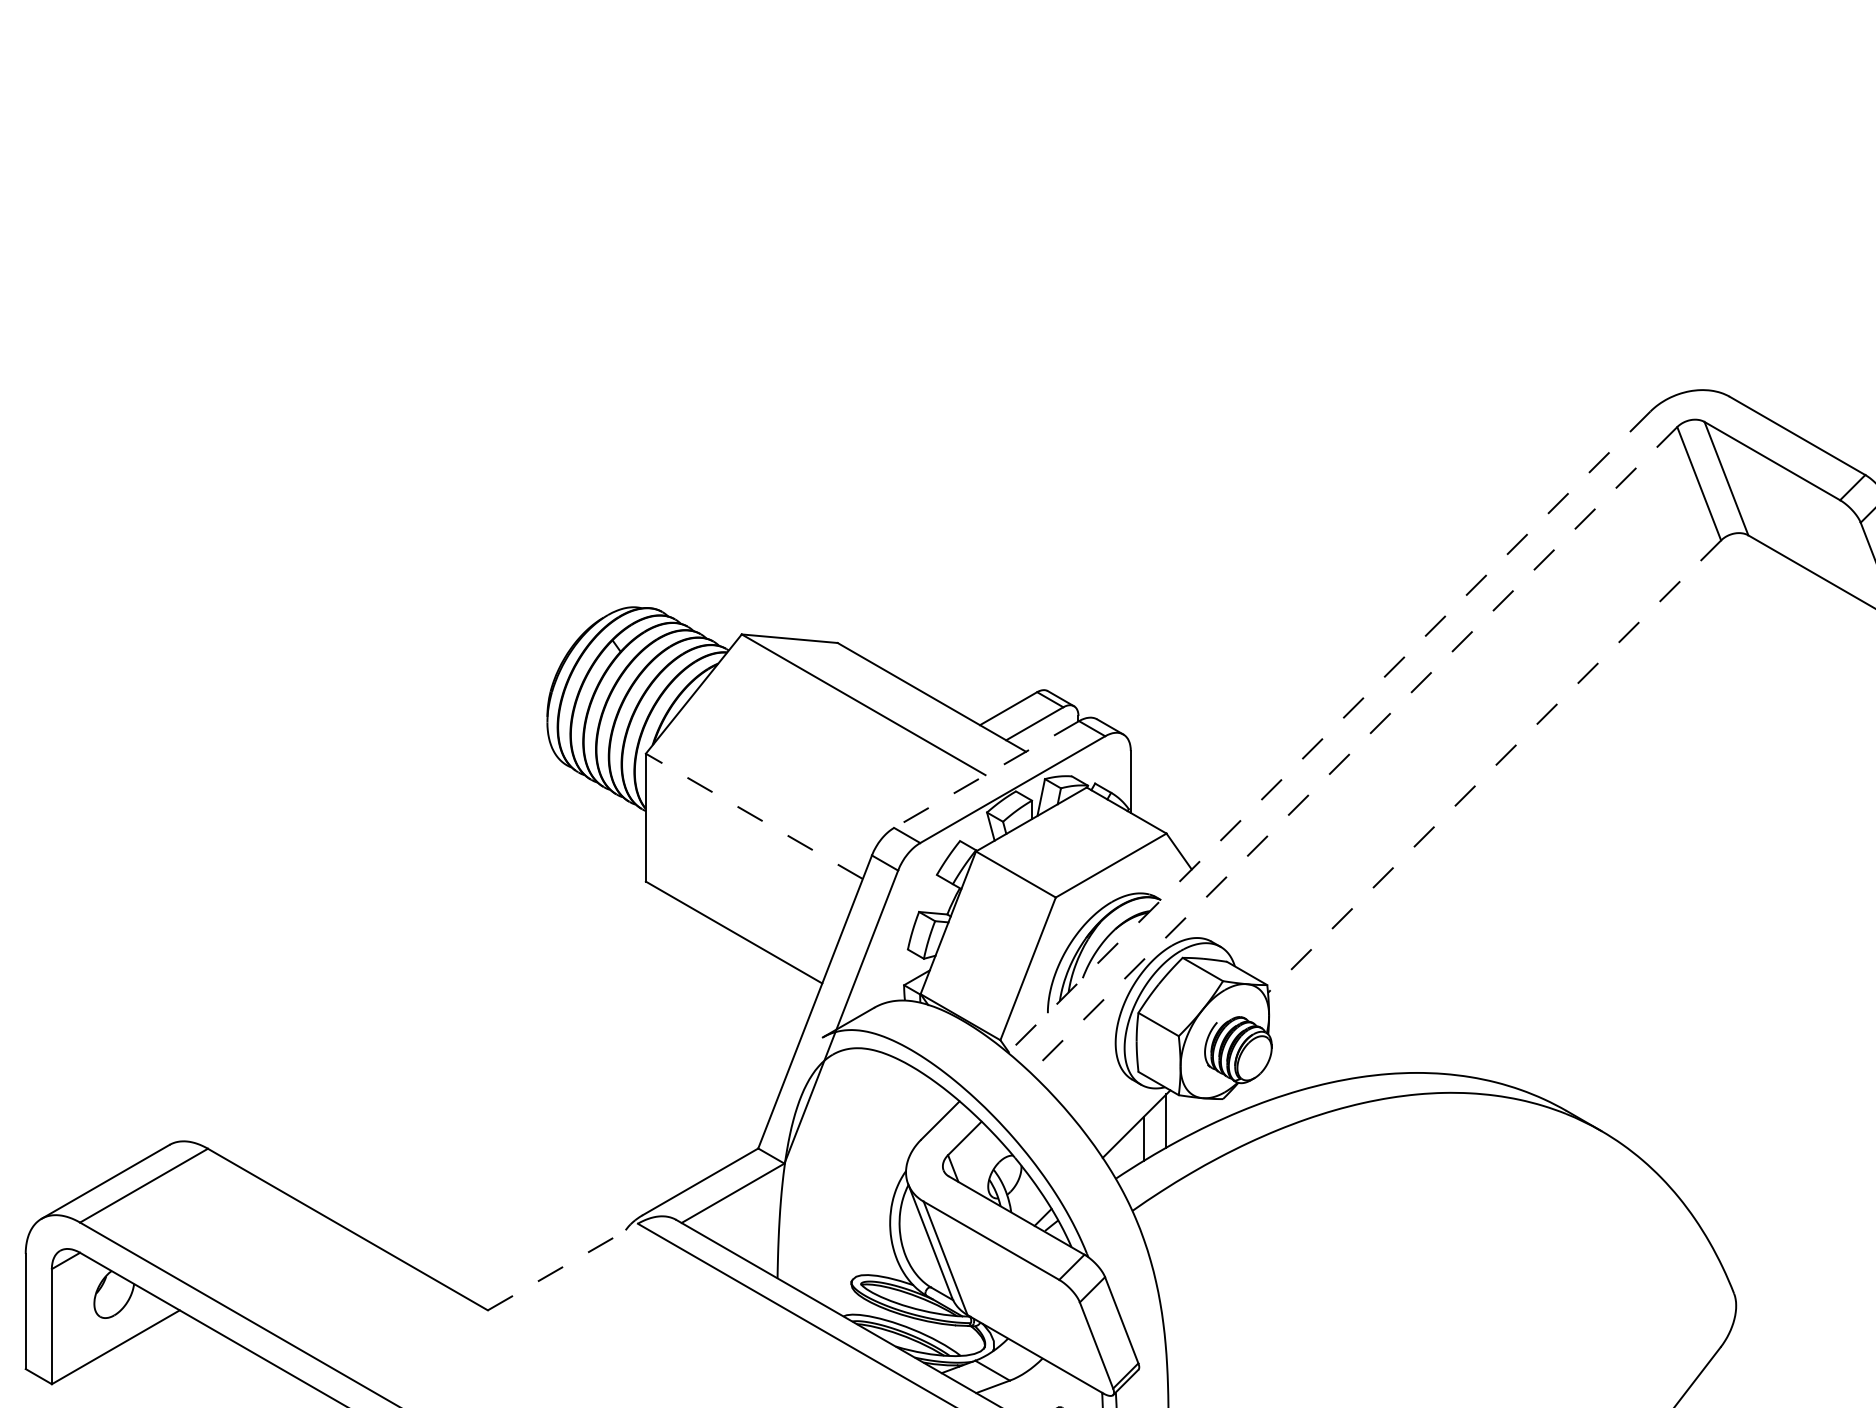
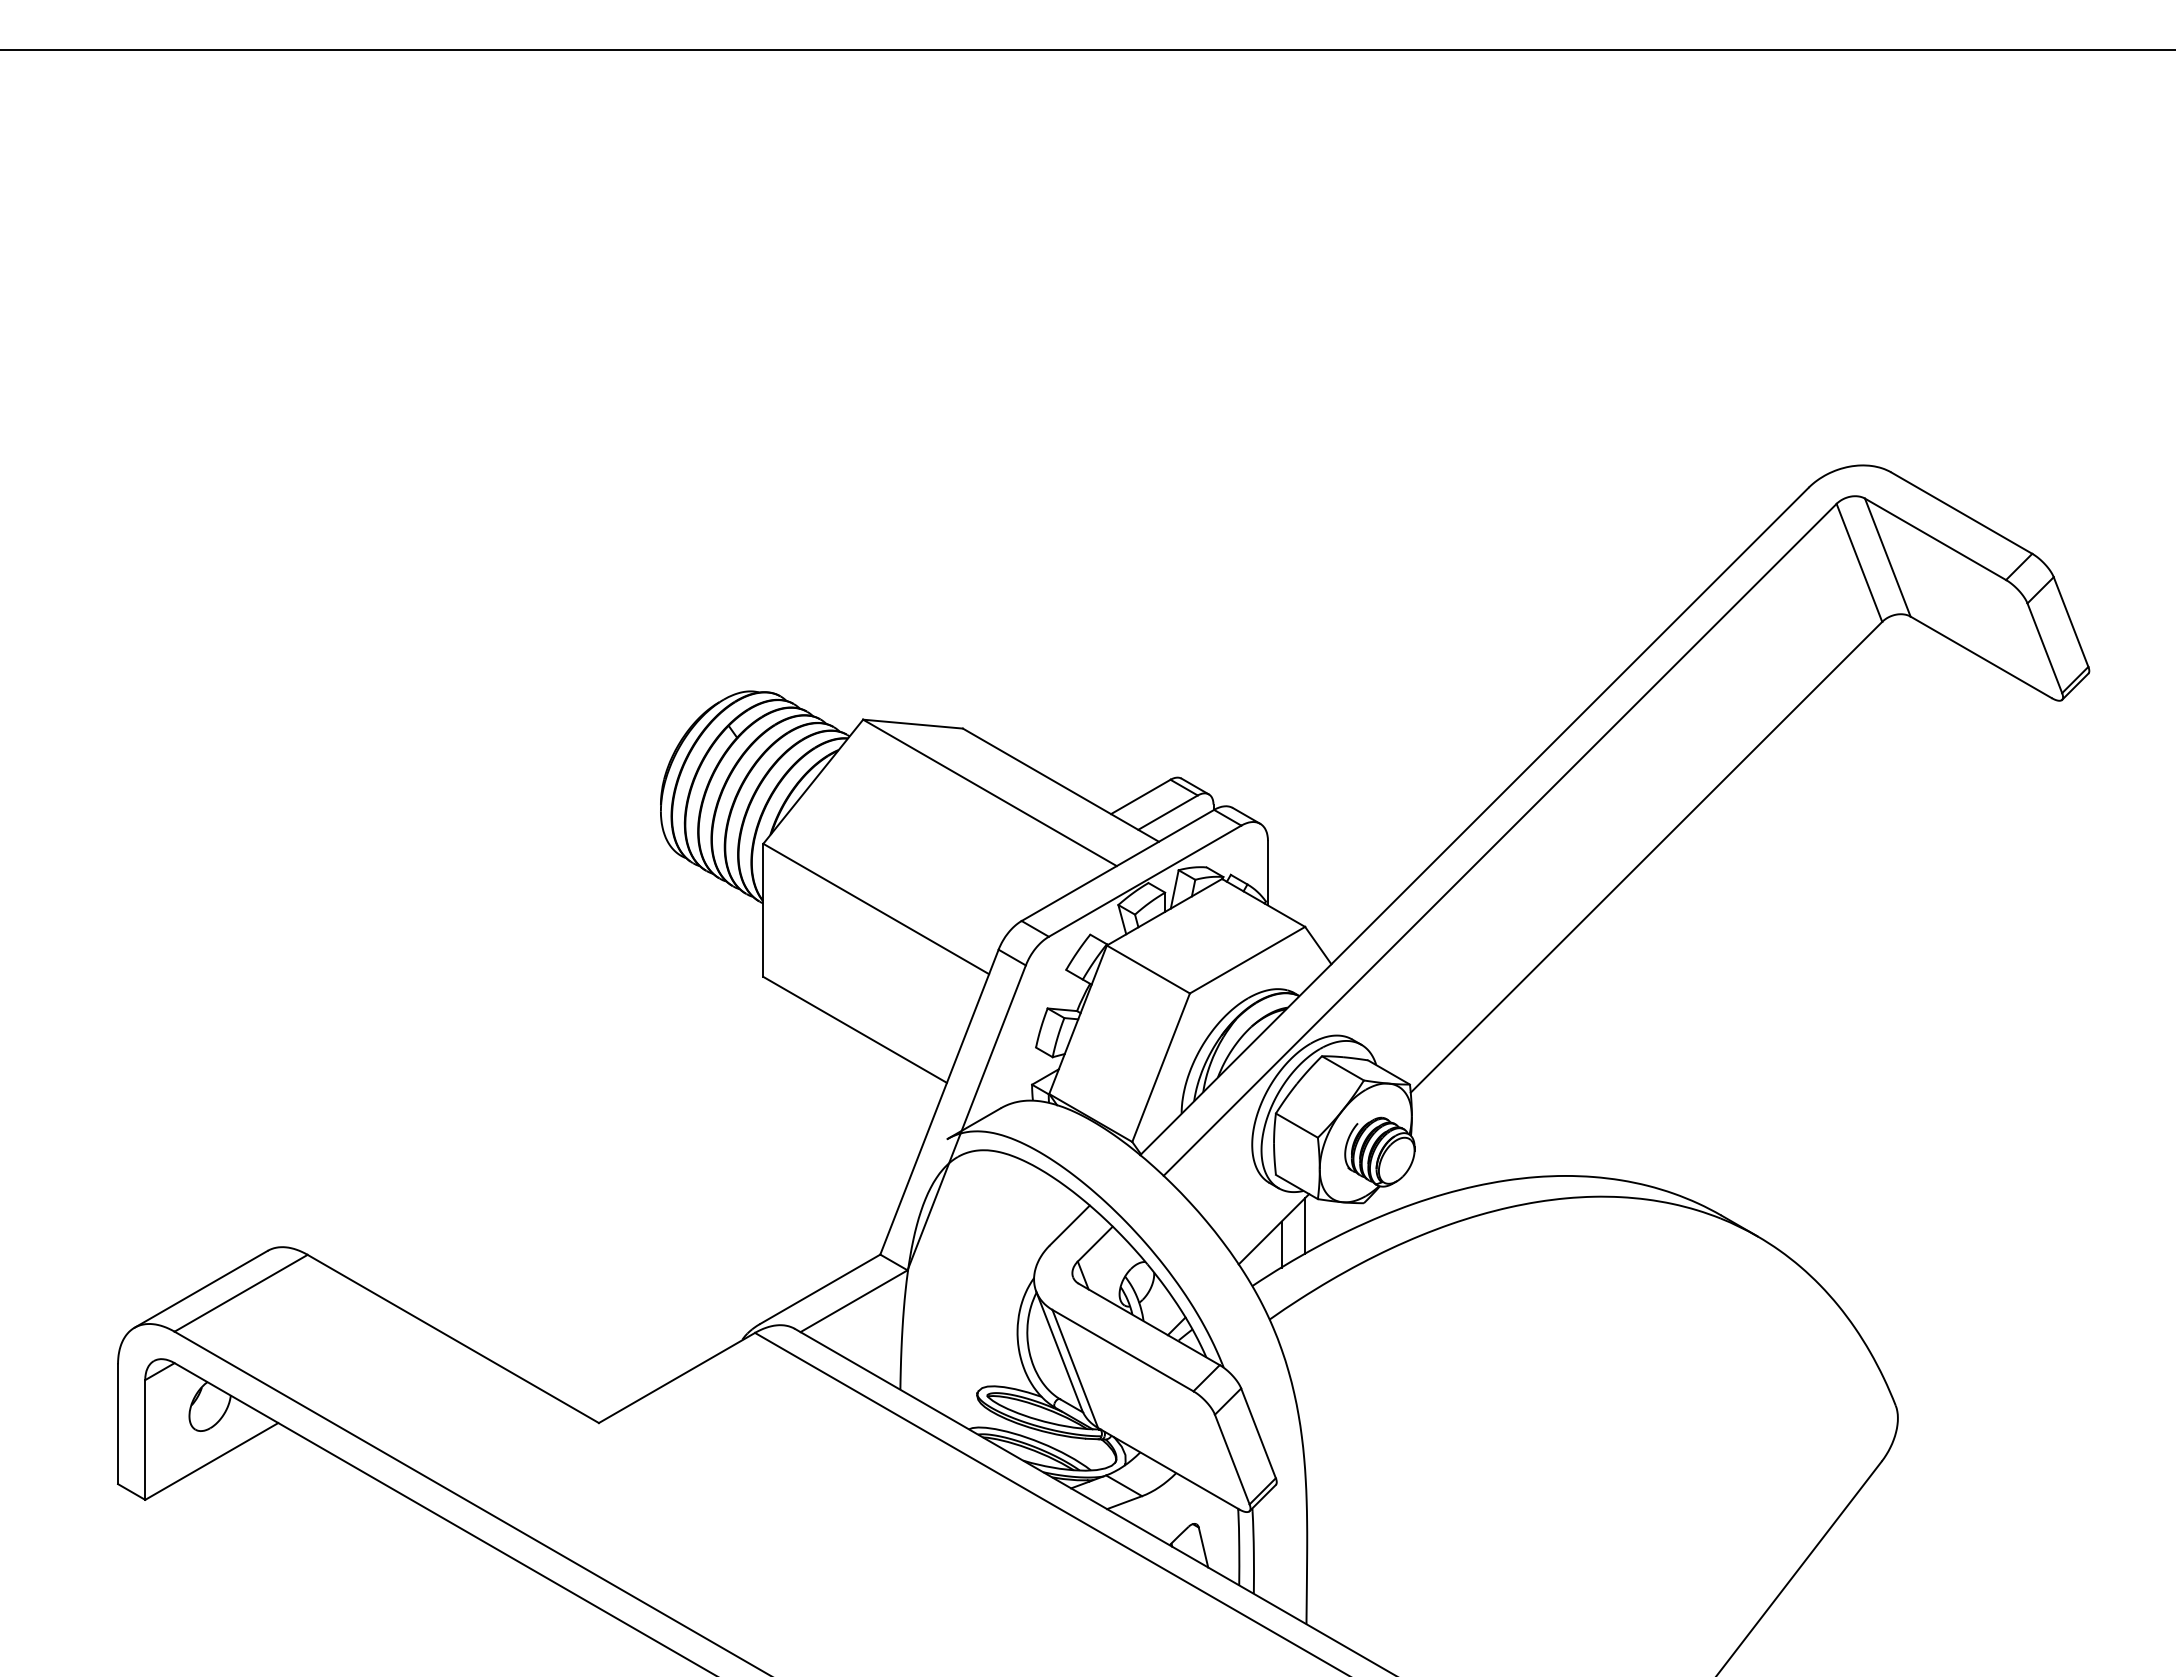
line: (1329, 732) -> (1474, 821), dashed -> solid
line: (1354, 749) -> (1500, 839), dashed -> solid
line: (1494, 766) -> (1646, 857), dashed -> solid
line: (986, 774) -> (1117, 865), dashed -> solid
line: (753, 815) -> (875, 908), dashed -> solid
line: (563, 1266) -> (677, 1377), dashed -> solid

